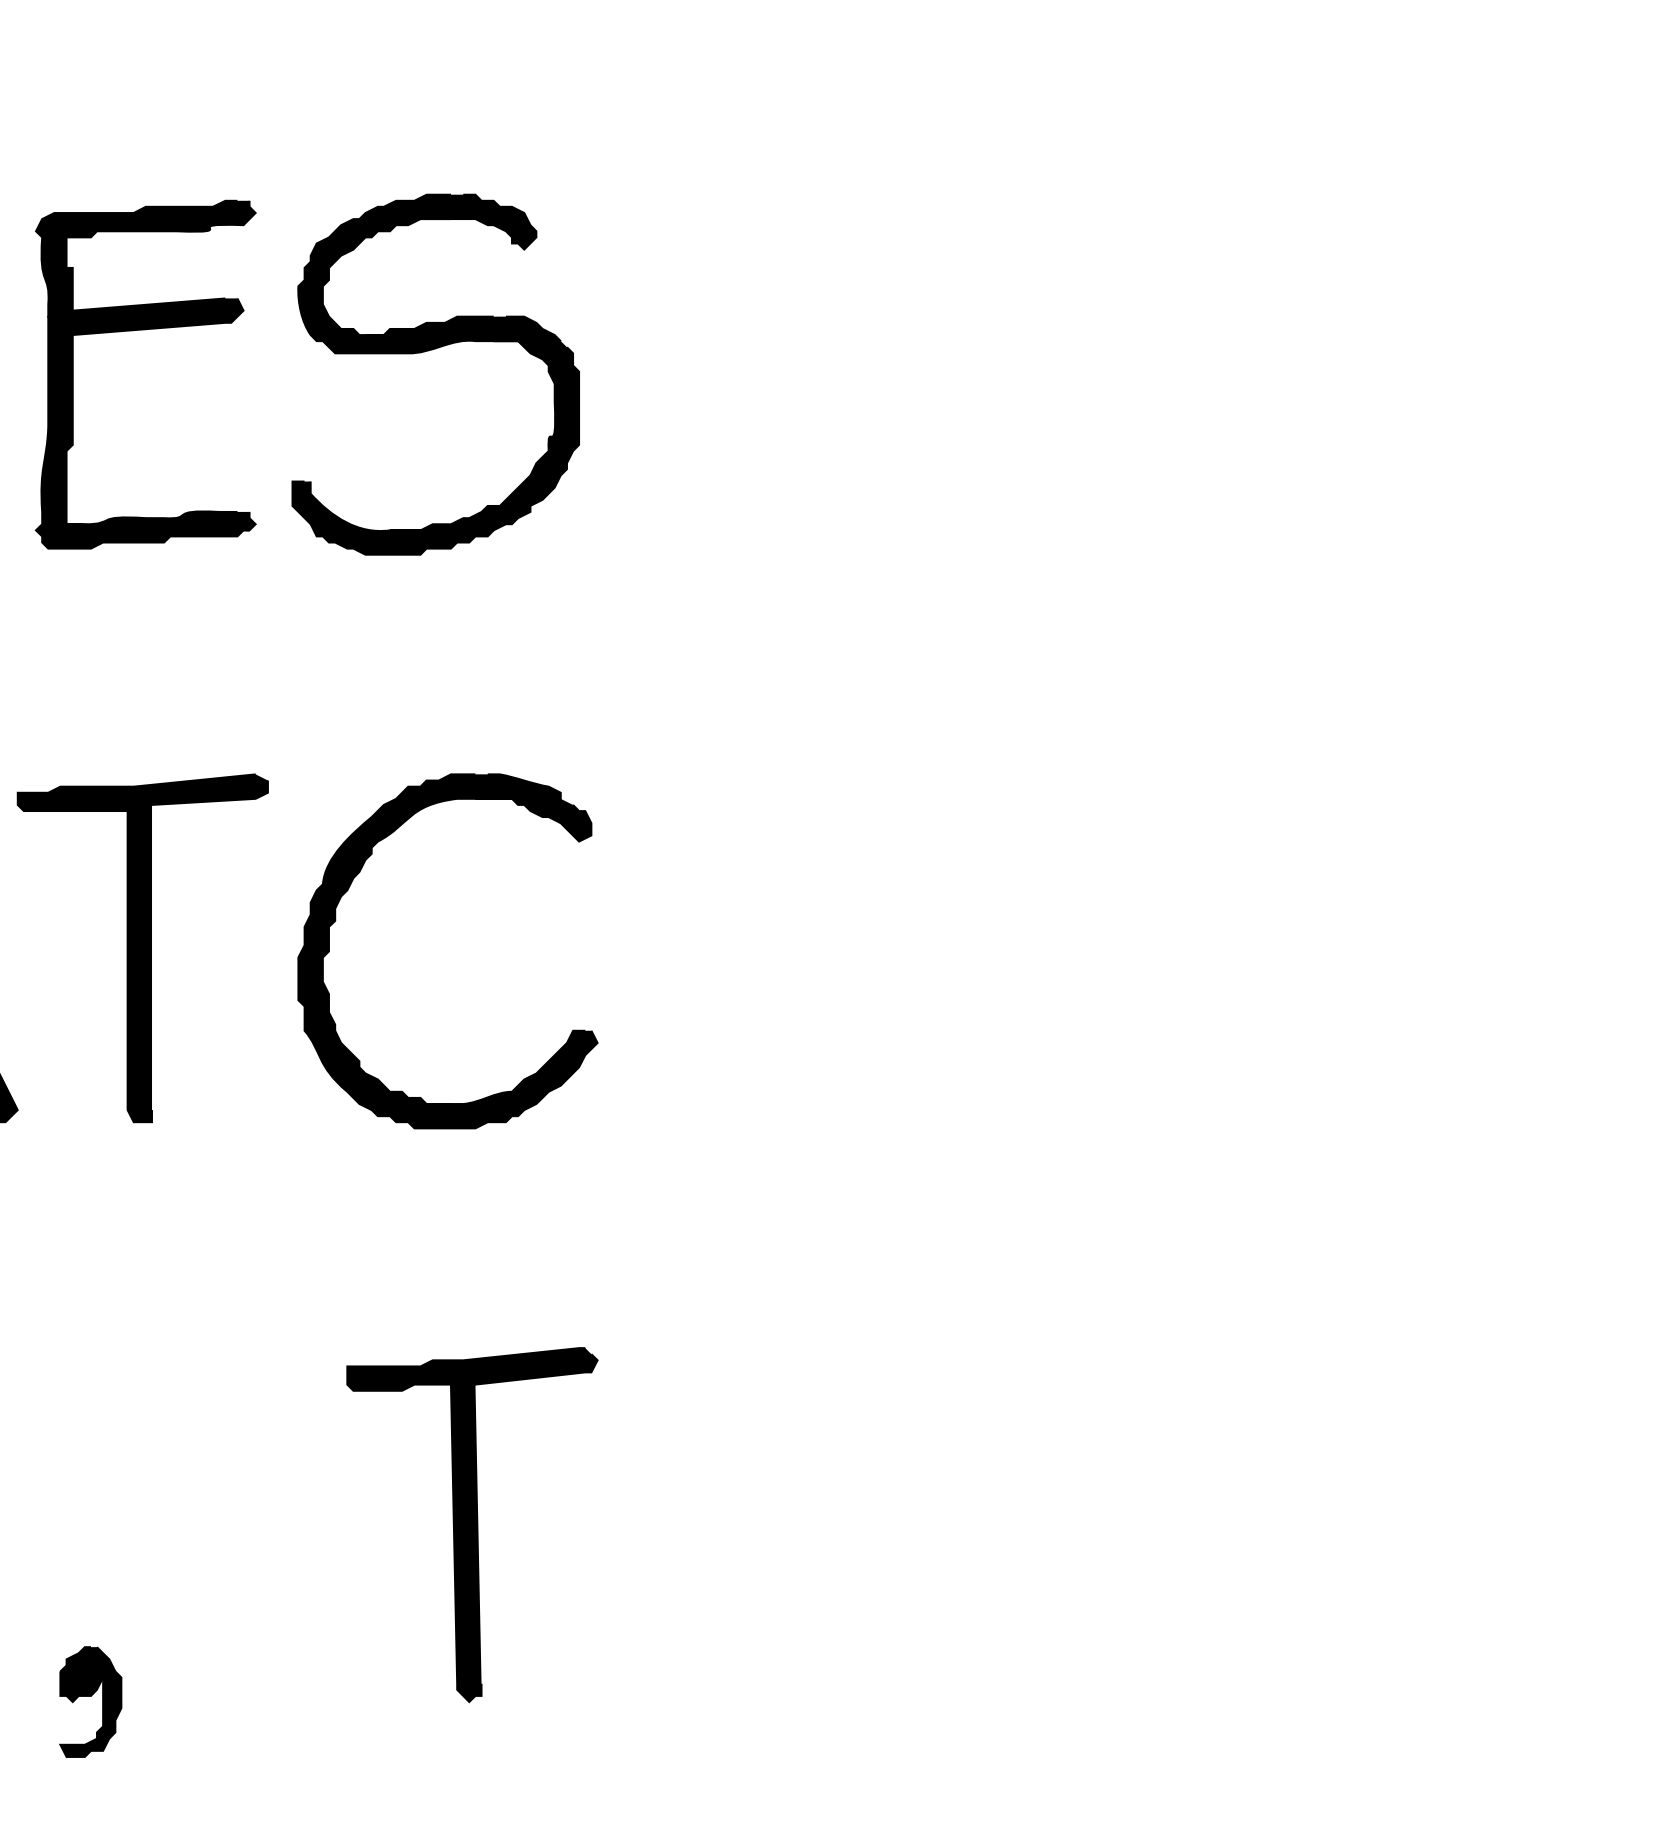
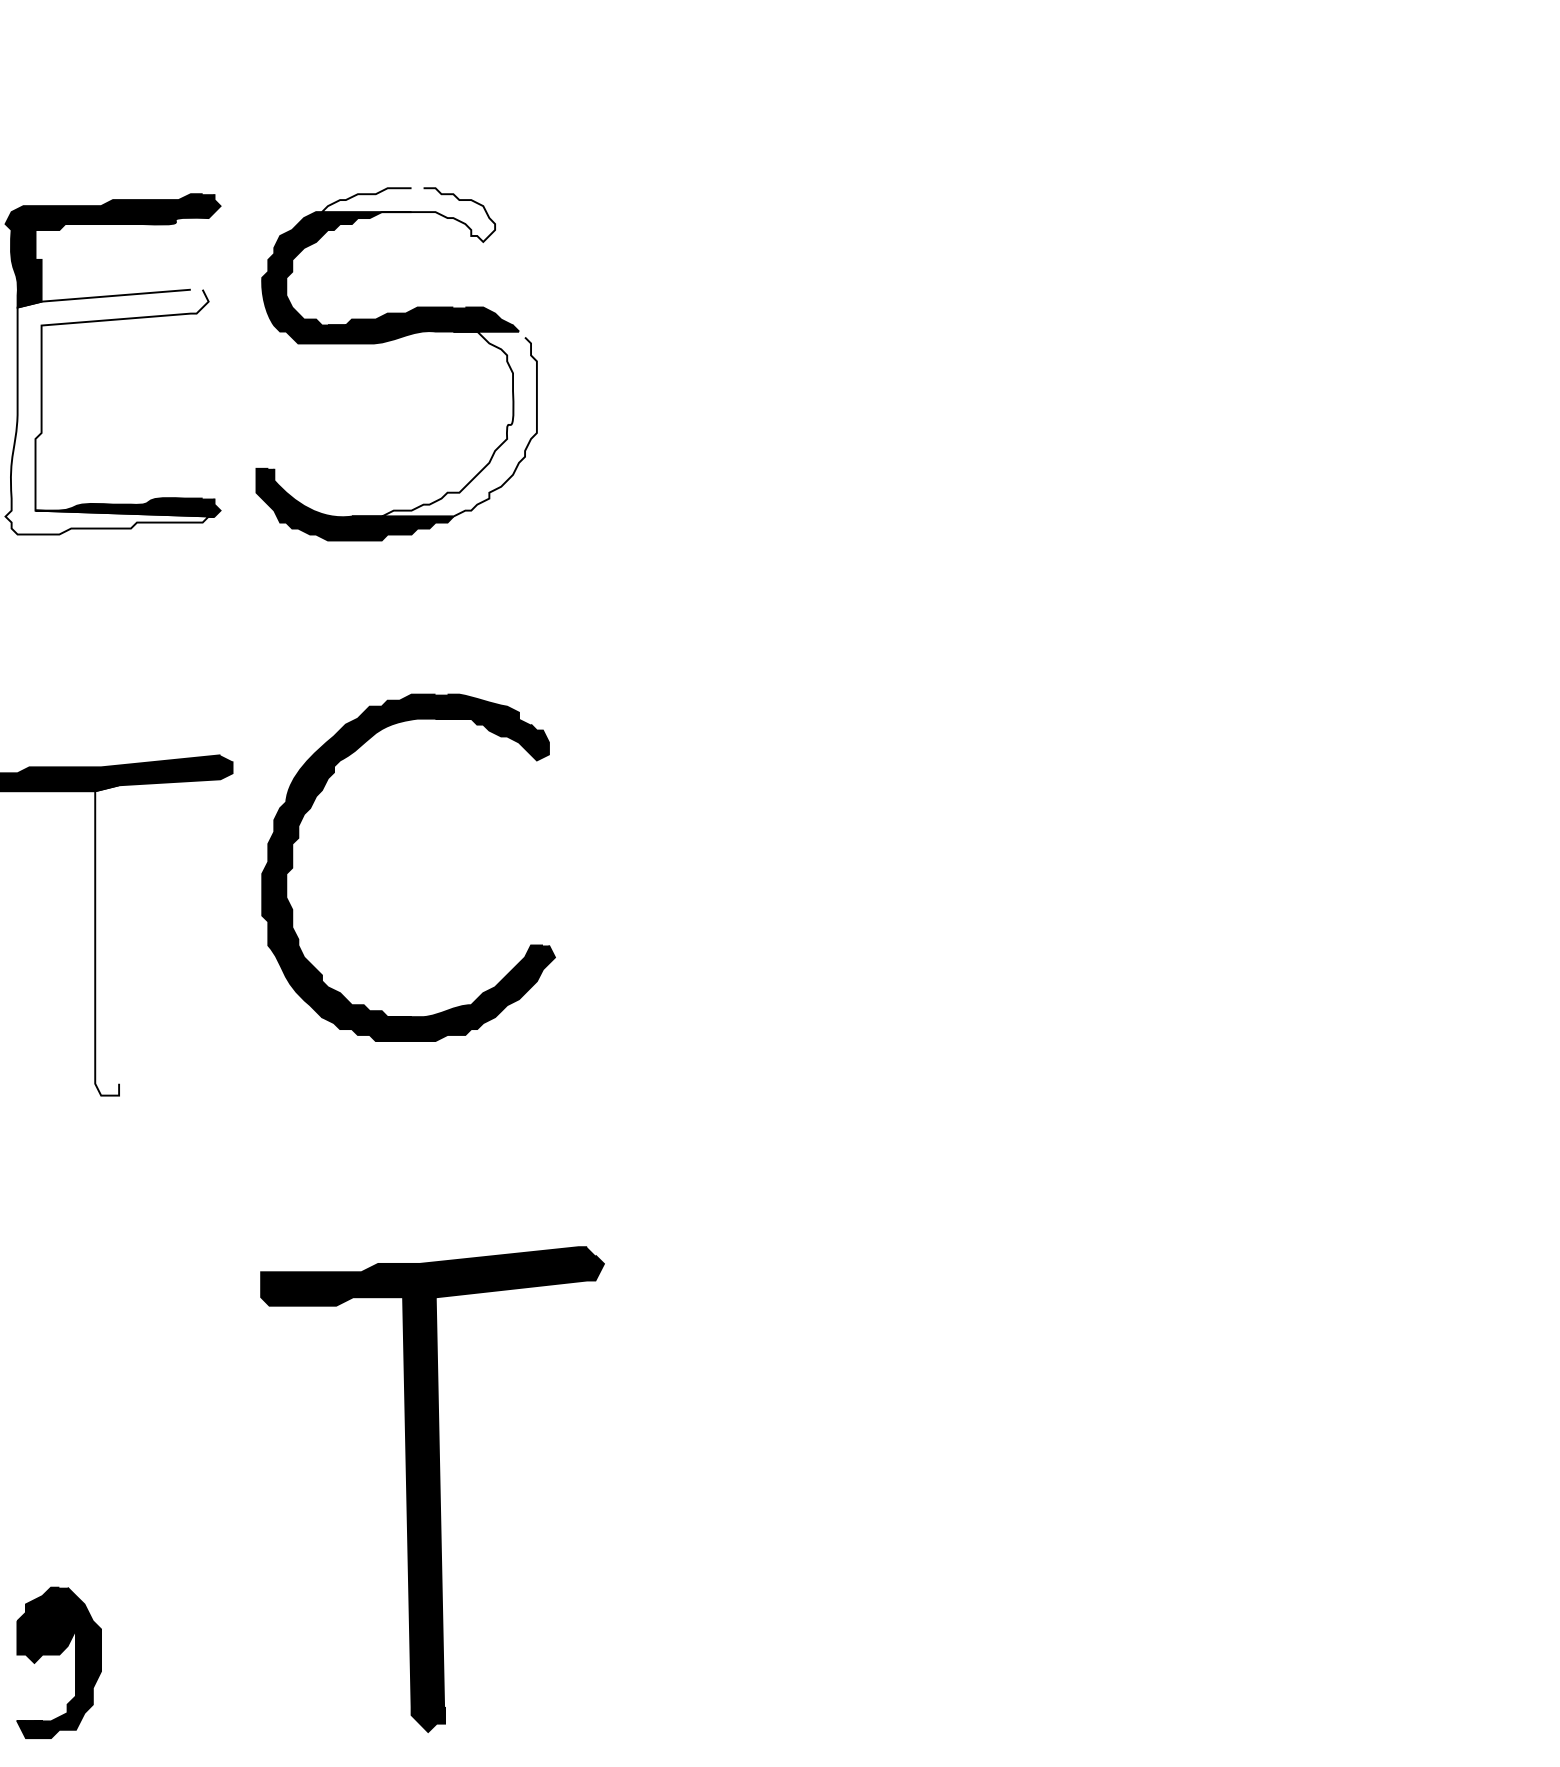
fill: (447, 221) -> (408, 214), removed
fill: (142, 423) -> (109, 412), removed
fill: (484, 435) -> (444, 423), removed
part: (336, 920) -> (299, 837), moved
fill: (139, 963) -> (106, 940), removed
part: (472, 1525) -> (432, 1490), size x1.4
part: (90, 1701) -> (58, 1662), size x1.4

